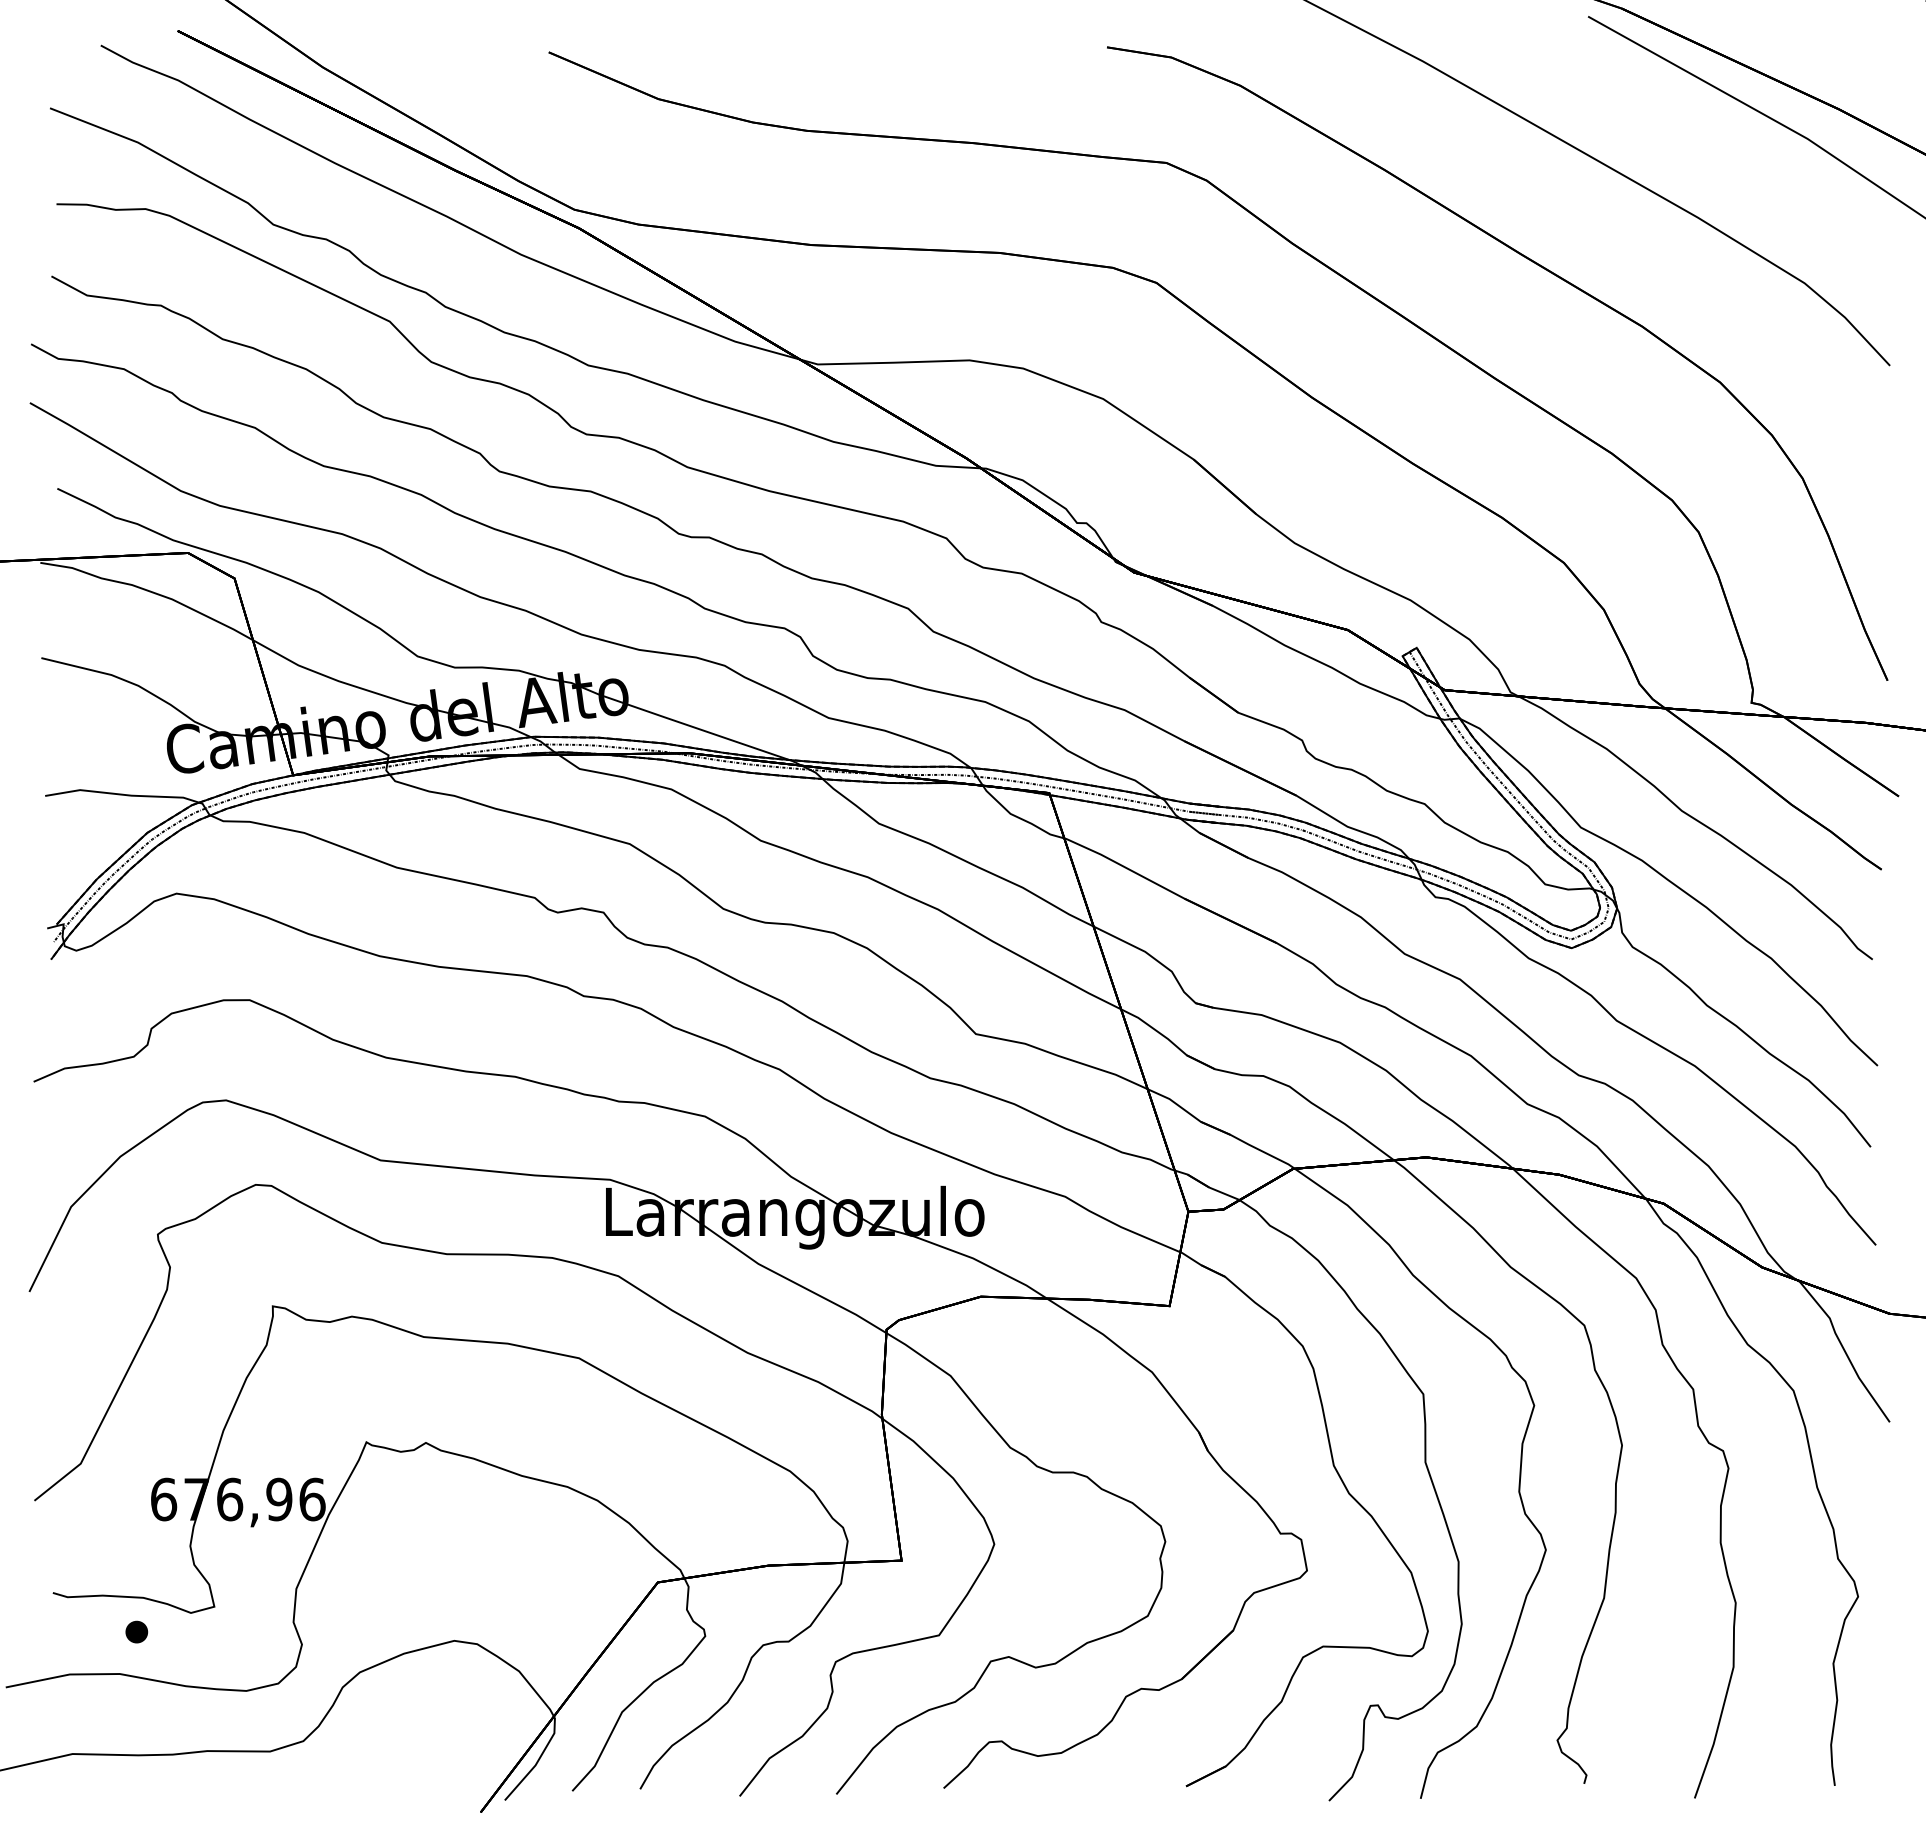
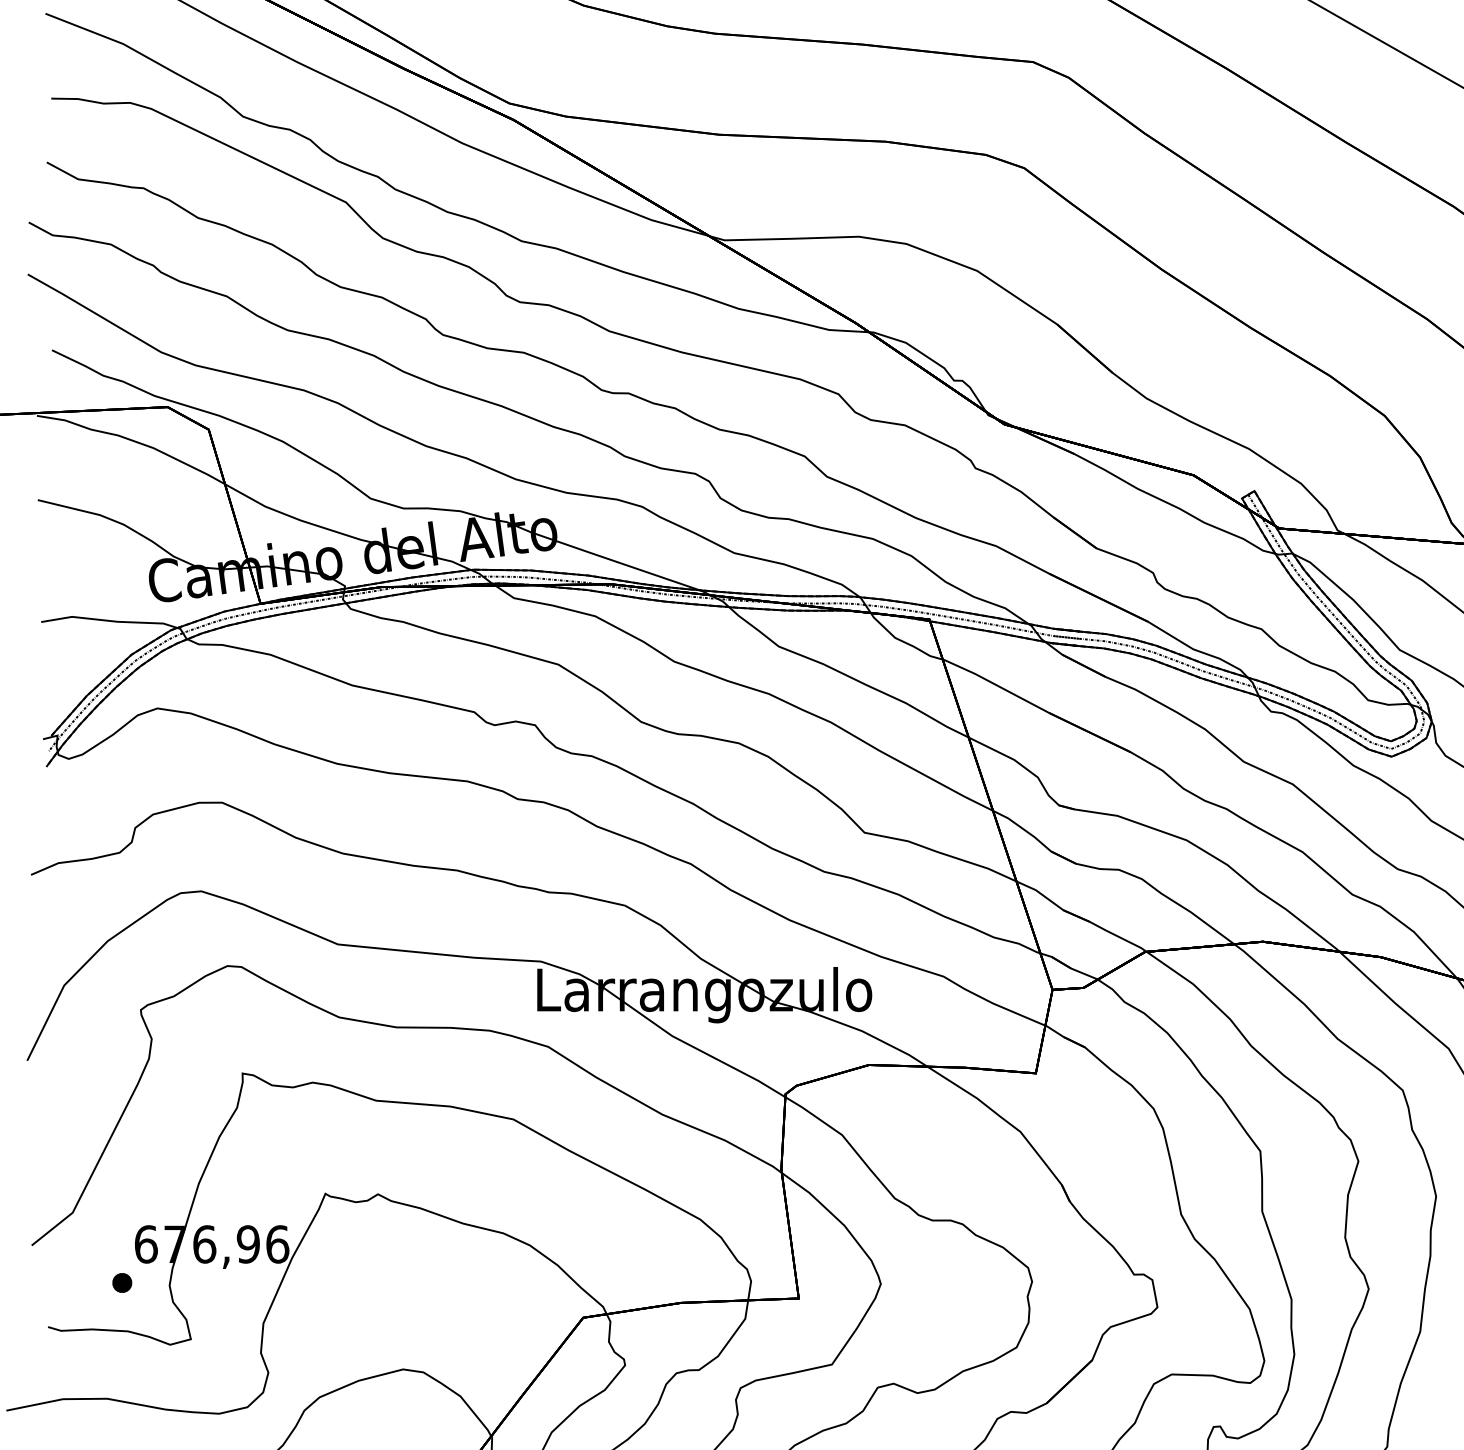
part: (136, 1631) -> (122, 1282), moved

